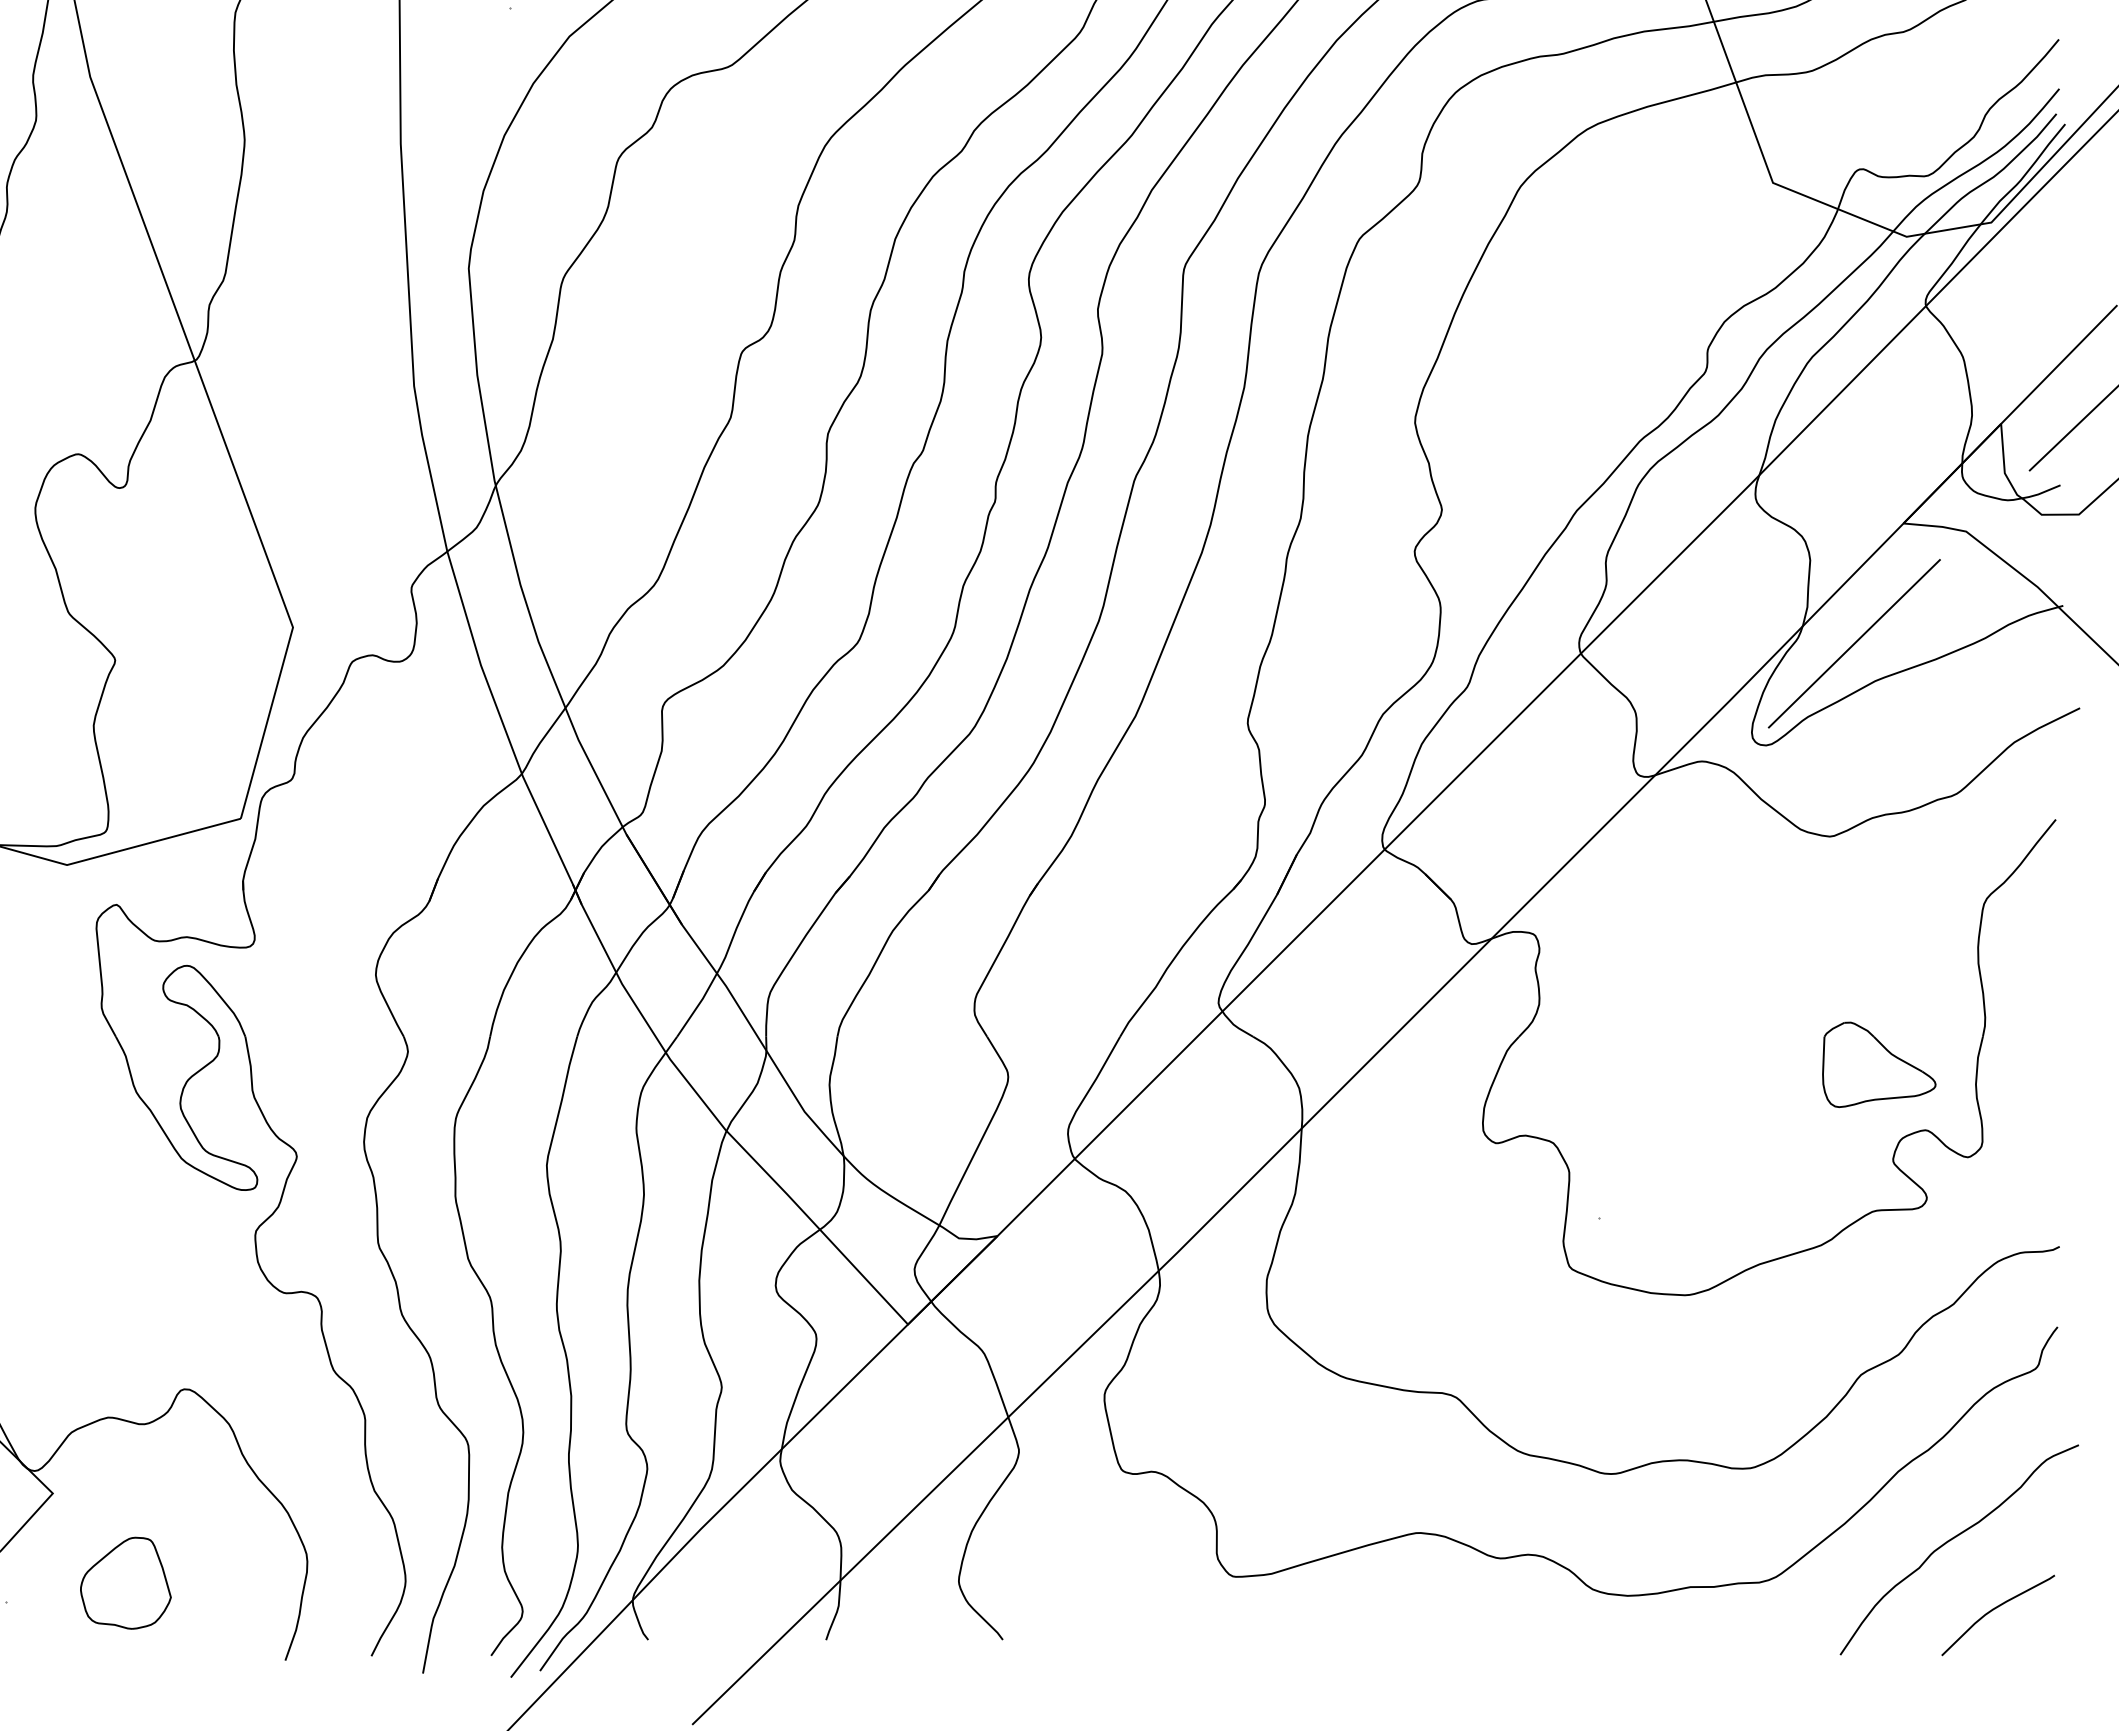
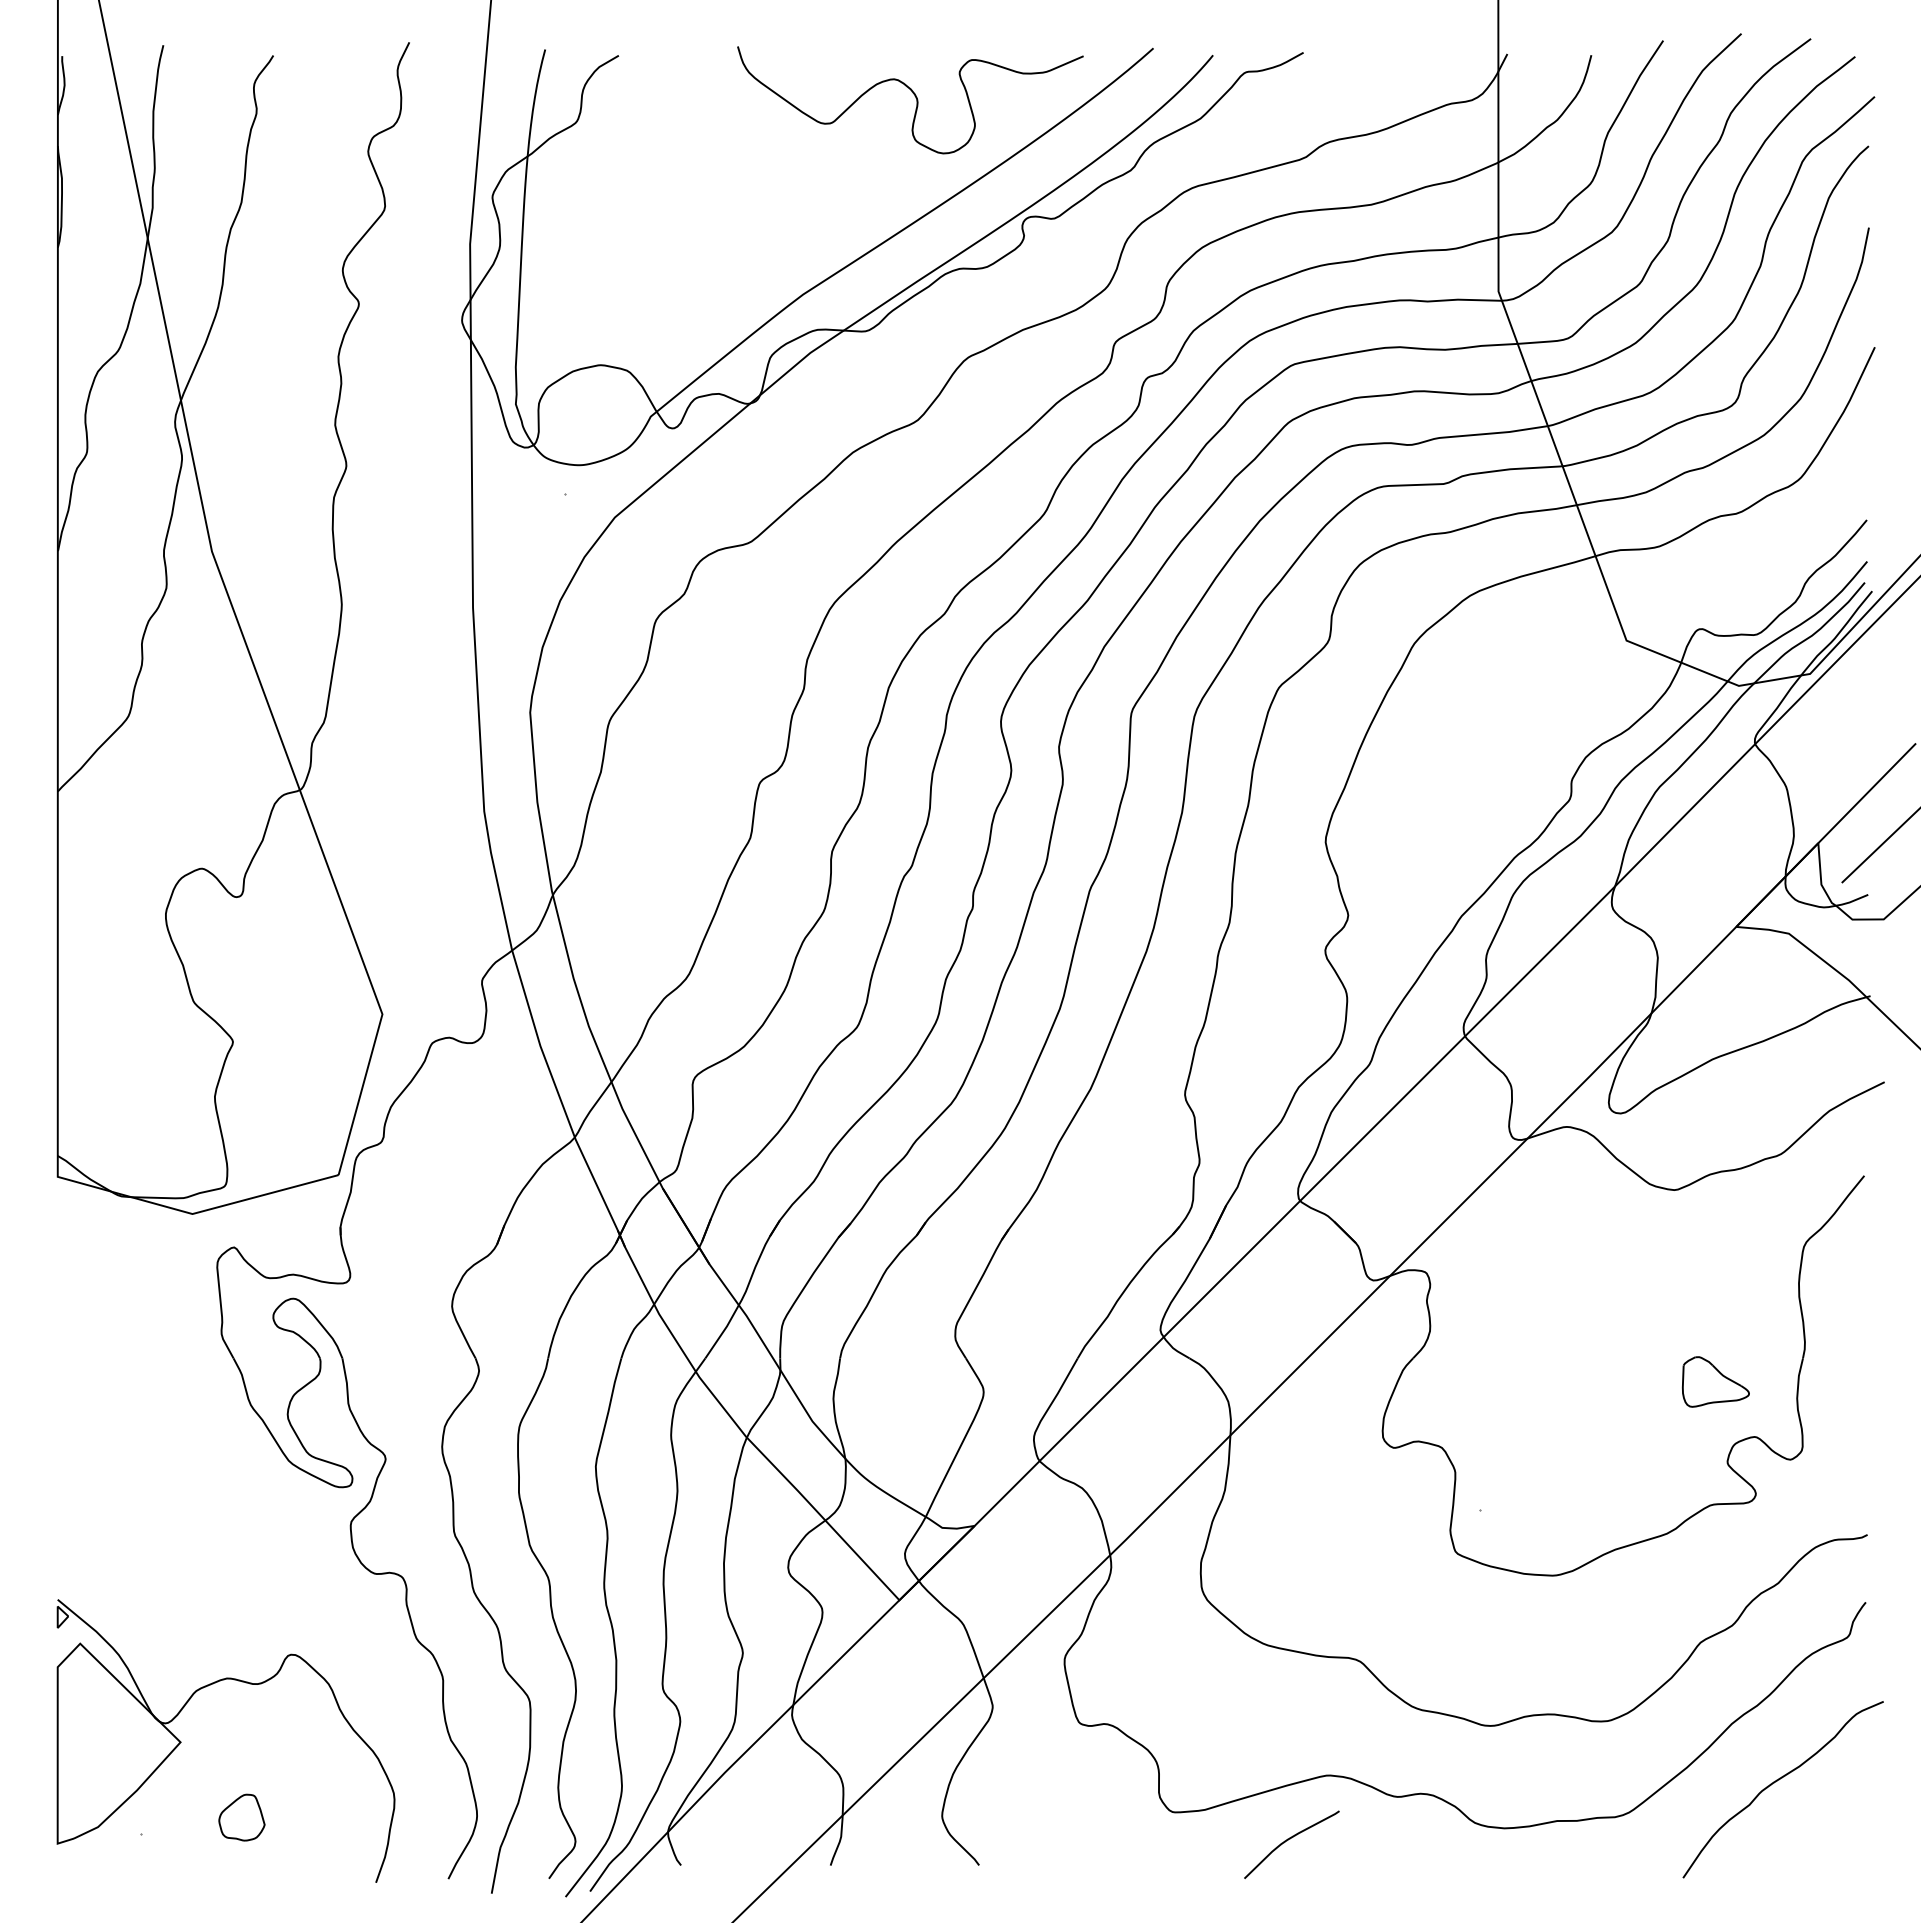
line: (1853, 643) -> (1694, 1027), removed
part: (1878, 1064) -> (1715, 1381), size x0.7
part: (125, 1582) -> (241, 1817), size x0.6
curve: (1994, 1610) -> (1288, 1840), moved

